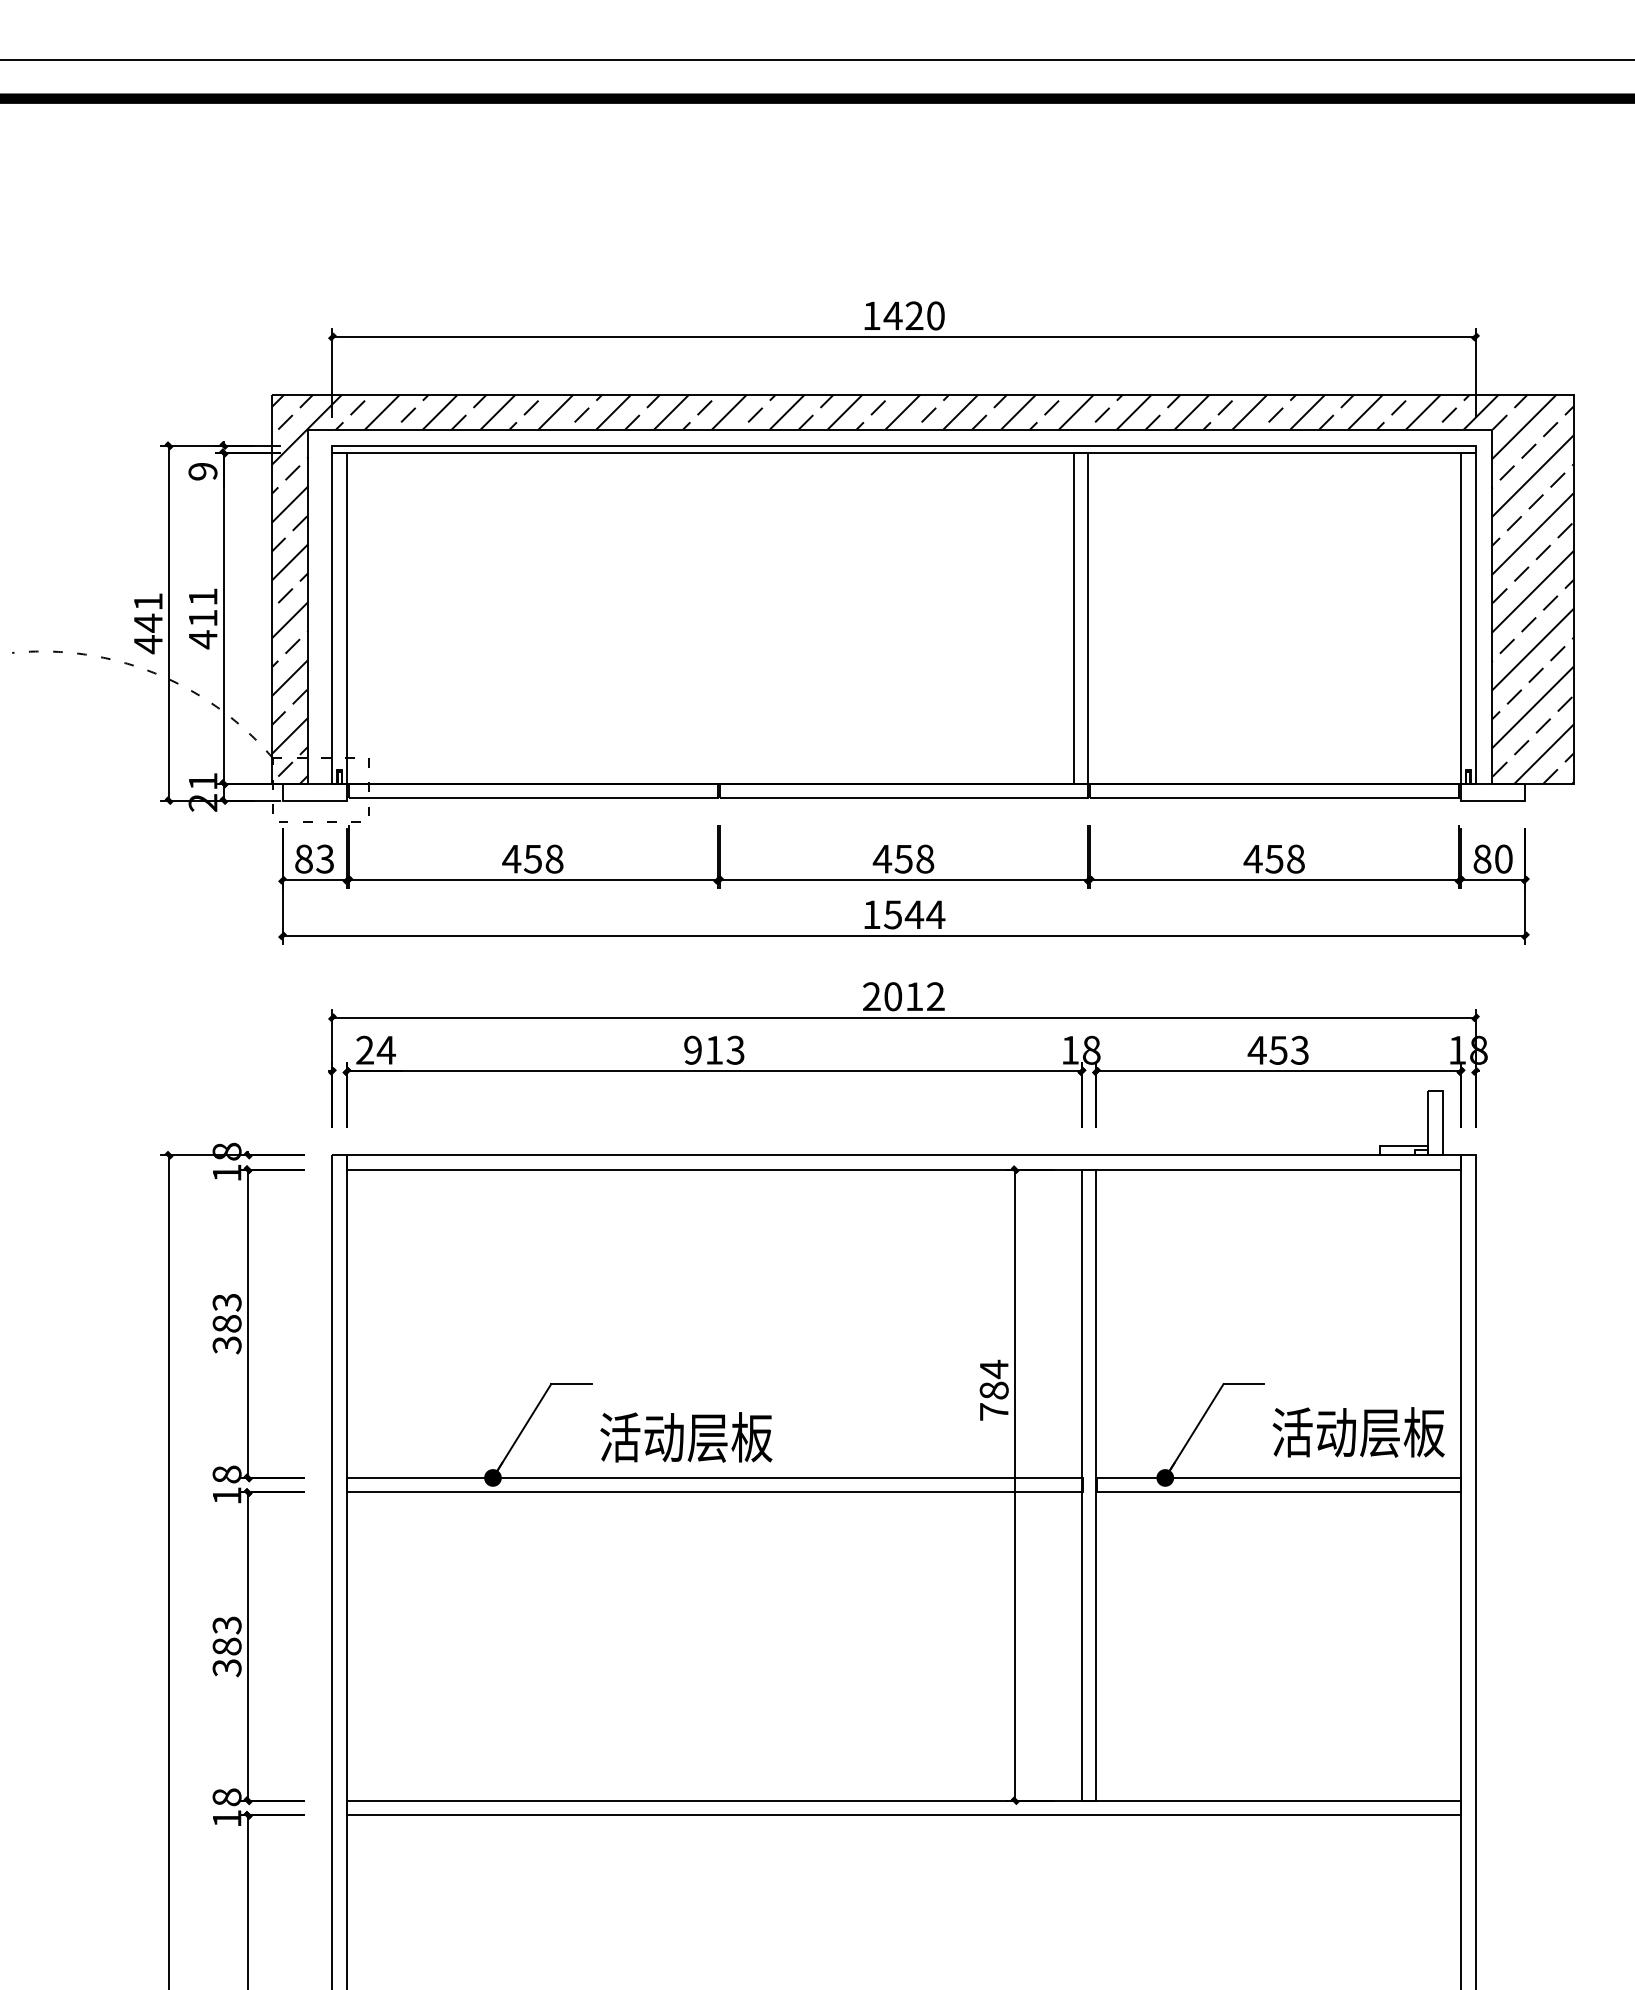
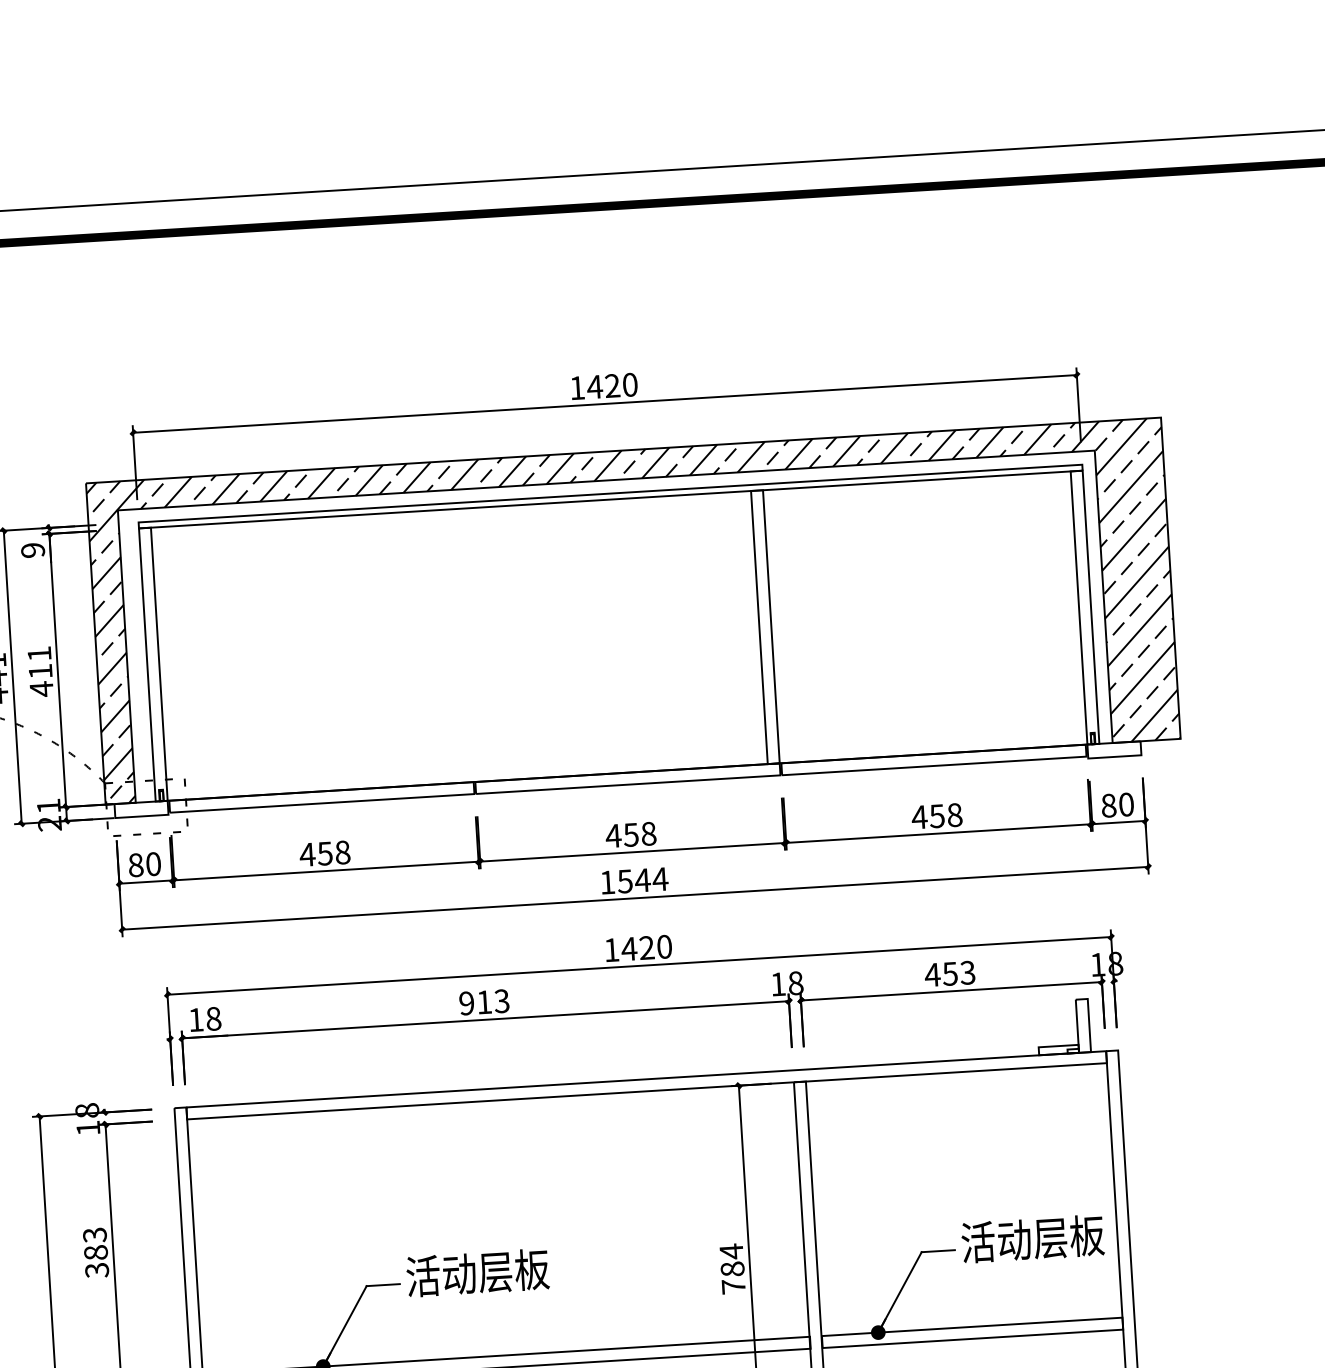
text: (325, 858) -> (153, 863), 83 -> 80
text: (903, 996) -> (637, 948), 2012 -> 1420
text: (375, 1049) -> (204, 1018), 24 -> 18
text: (1358, 1432) -> (1032, 1239), moved
text: (686, 1437) -> (477, 1273), moved

